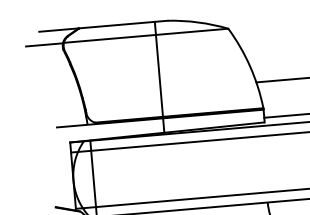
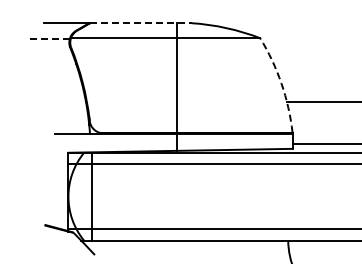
line: (123, 24) -> (140, 23), solid -> dashed
line: (44, 44) -> (48, 38), solid -> dashed
arc: (250, 66) -> (281, 83), solid -> dashed

